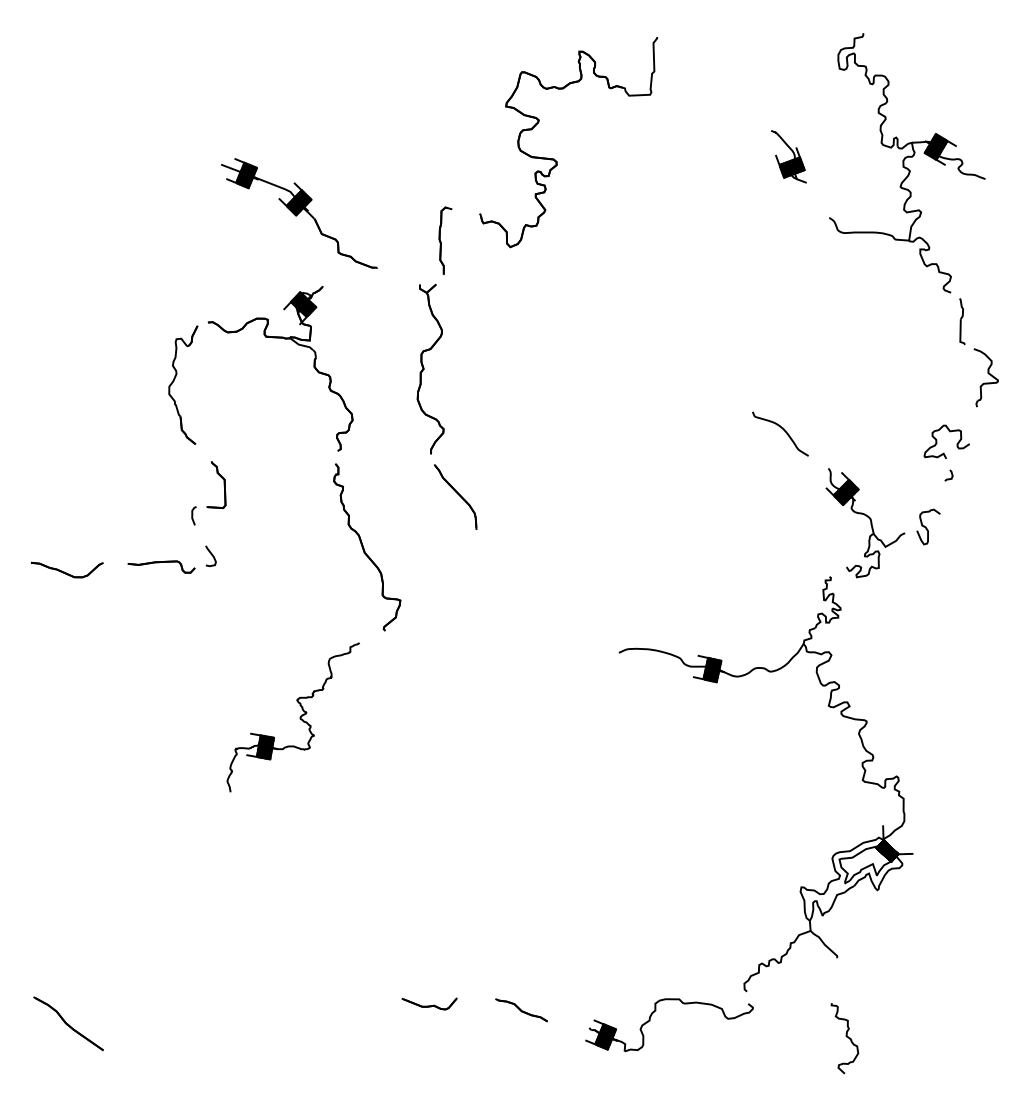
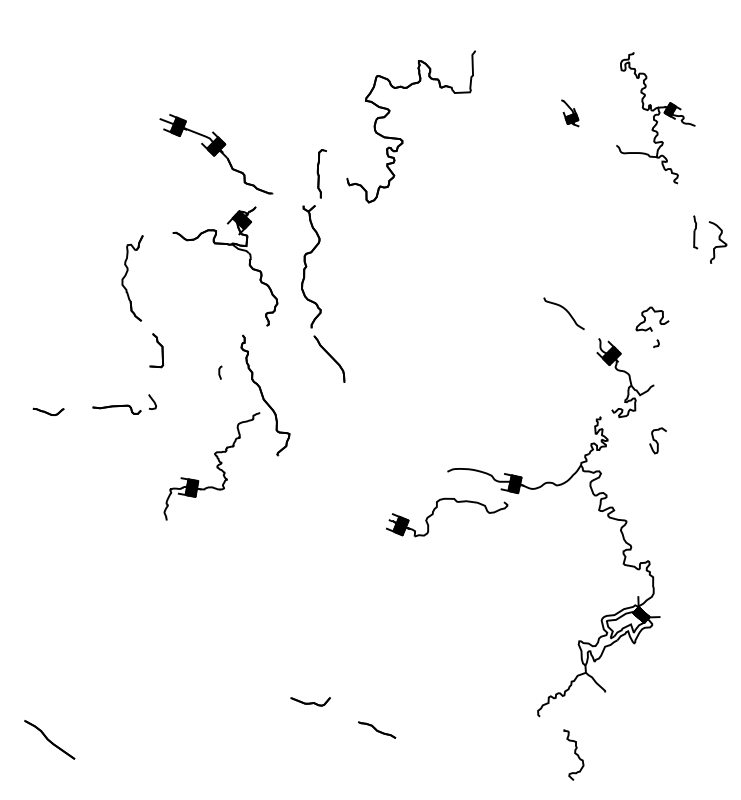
part: (788, 156) -> (569, 113), size x0.7
part: (554, 158) -> (400, 138), moved
part: (907, 163) -> (655, 118), size x0.7
part: (296, 344) -> (236, 248), moved
part: (985, 377) -> (717, 242), moved
curve: (937, 441) -> (645, 319), moved
curve: (951, 475) -> (658, 343), moved
curve: (193, 515) -> (220, 372), moved
curve: (926, 526) -> (656, 440), moved
part: (66, 569) -> (48, 411), size x0.6
part: (299, 717) -> (216, 466), moved
part: (429, 1003) -> (310, 701), moved
part: (650, 1020) -> (433, 514), moved
curve: (845, 1036) -> (574, 753), moved

